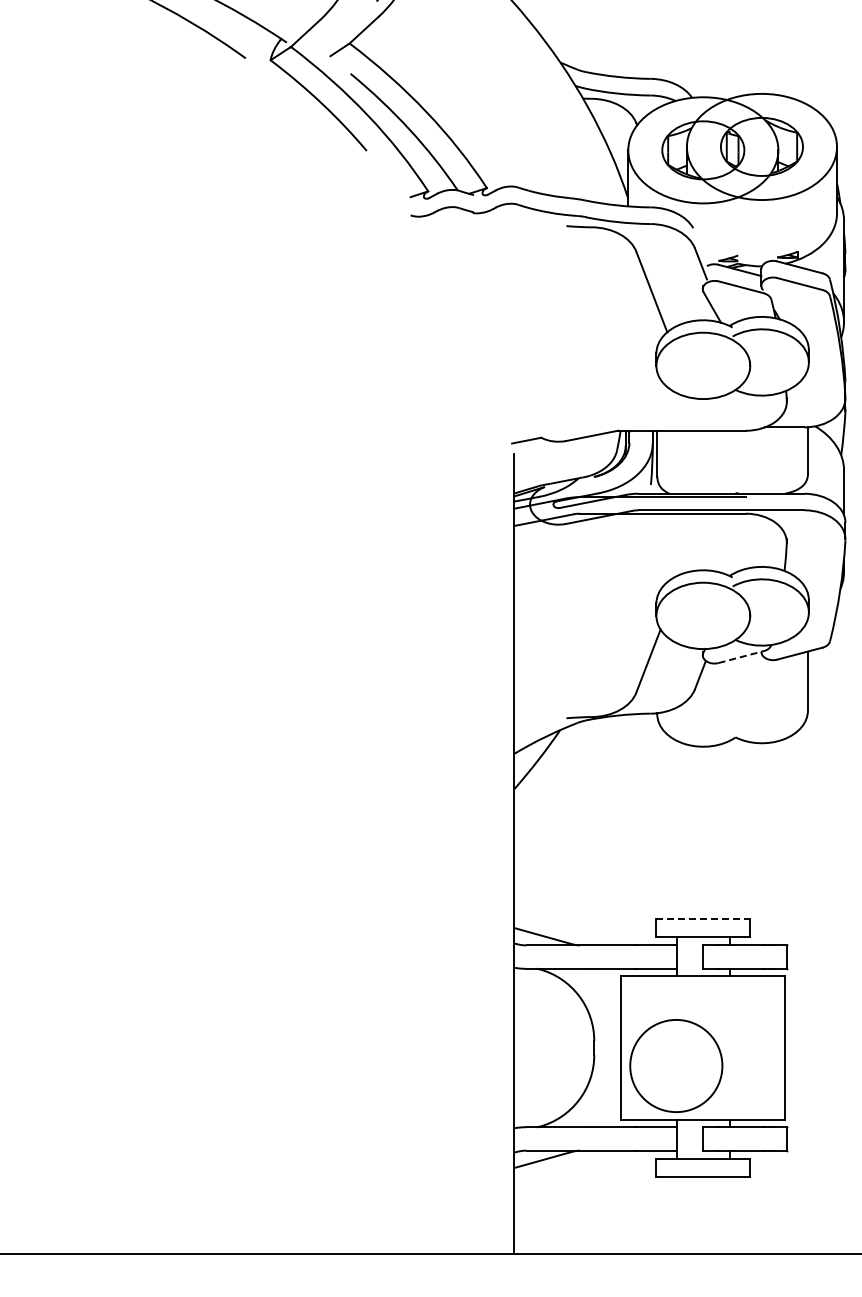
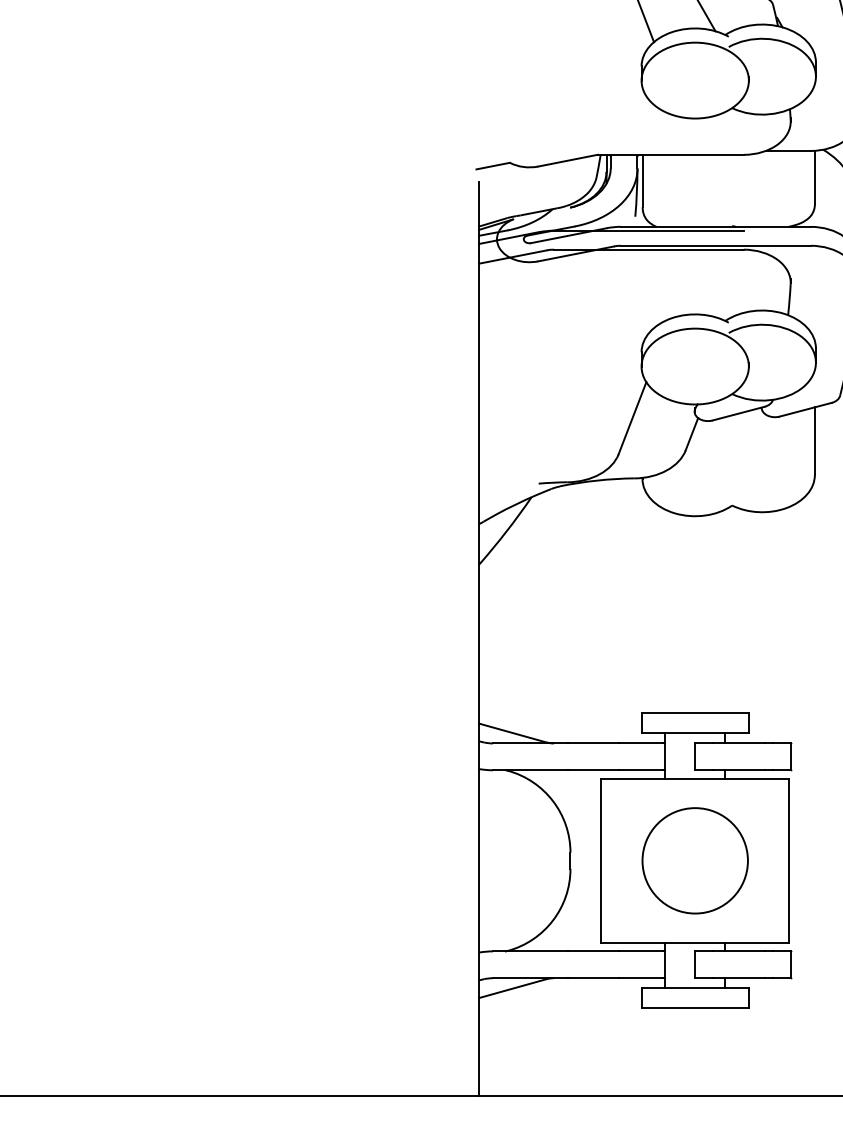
line: (741, 656) -> (738, 413), dashed -> solid
line: (703, 919) -> (695, 713), dashed -> solid
circle: (676, 1065) -> (695, 860), moved

